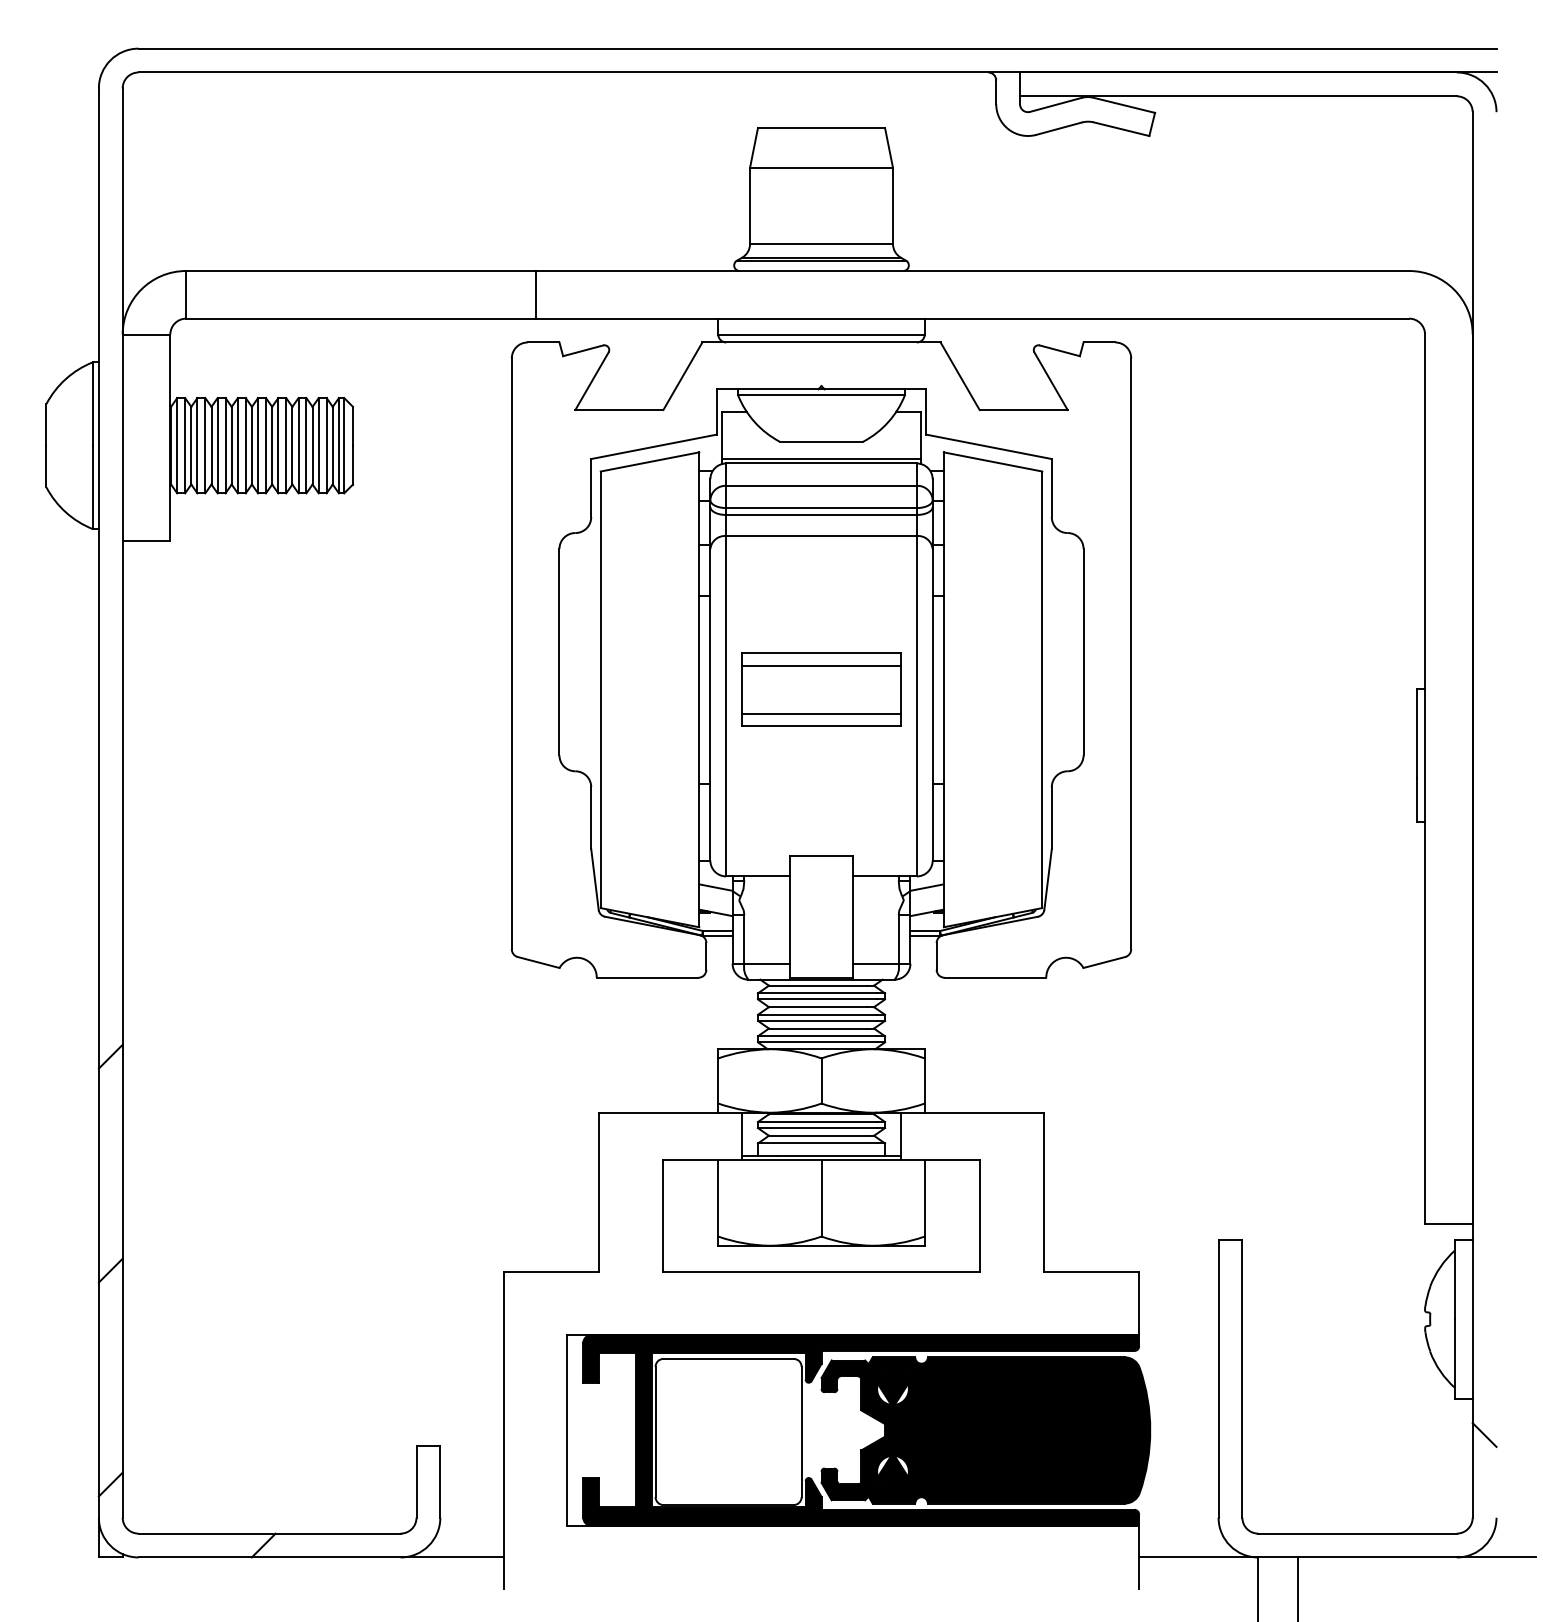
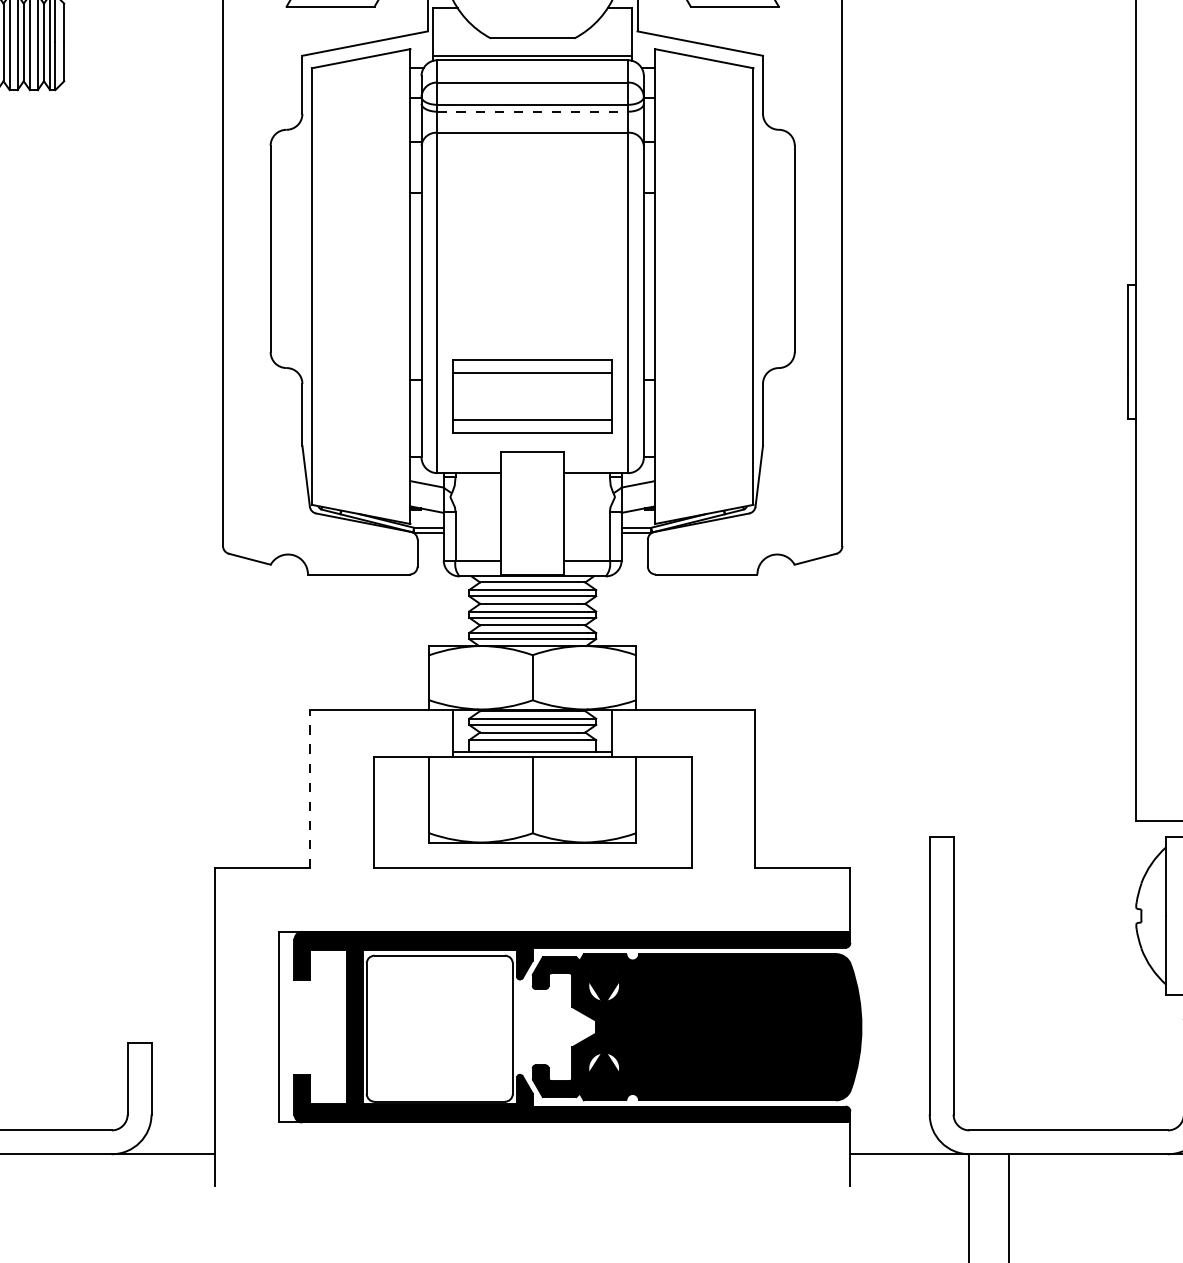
line: (822, 514) -> (533, 111), solid -> dashed
part: (821, 689) -> (532, 396), moved
line: (599, 1191) -> (310, 788), solid -> dashed

